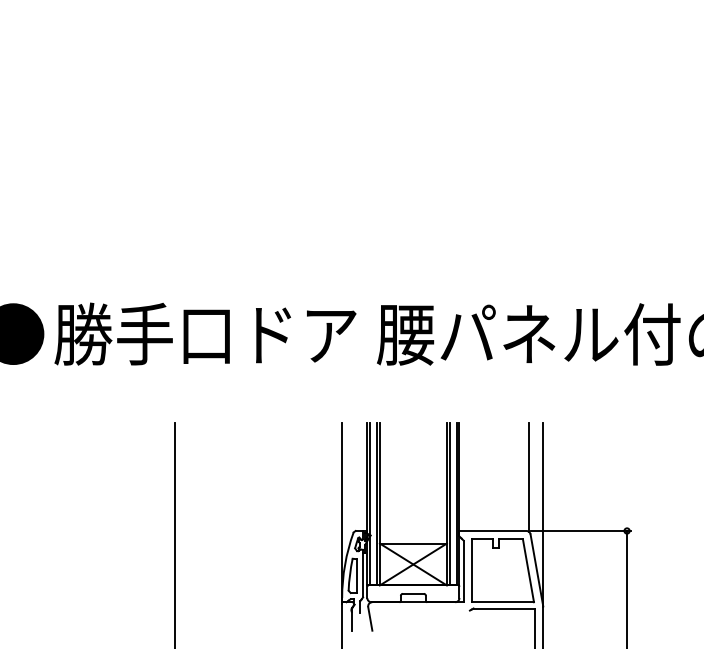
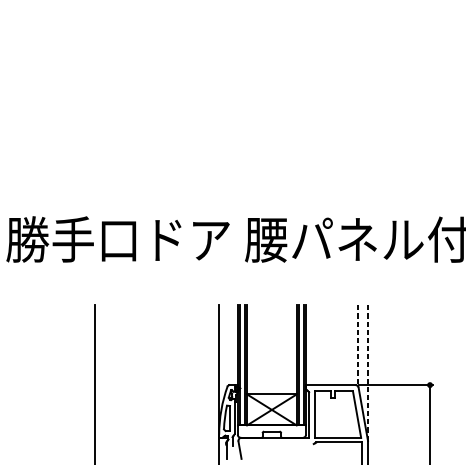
line: (529, 478) -> (357, 346), solid -> dashed
line: (543, 514) -> (368, 372), solid -> dashed

